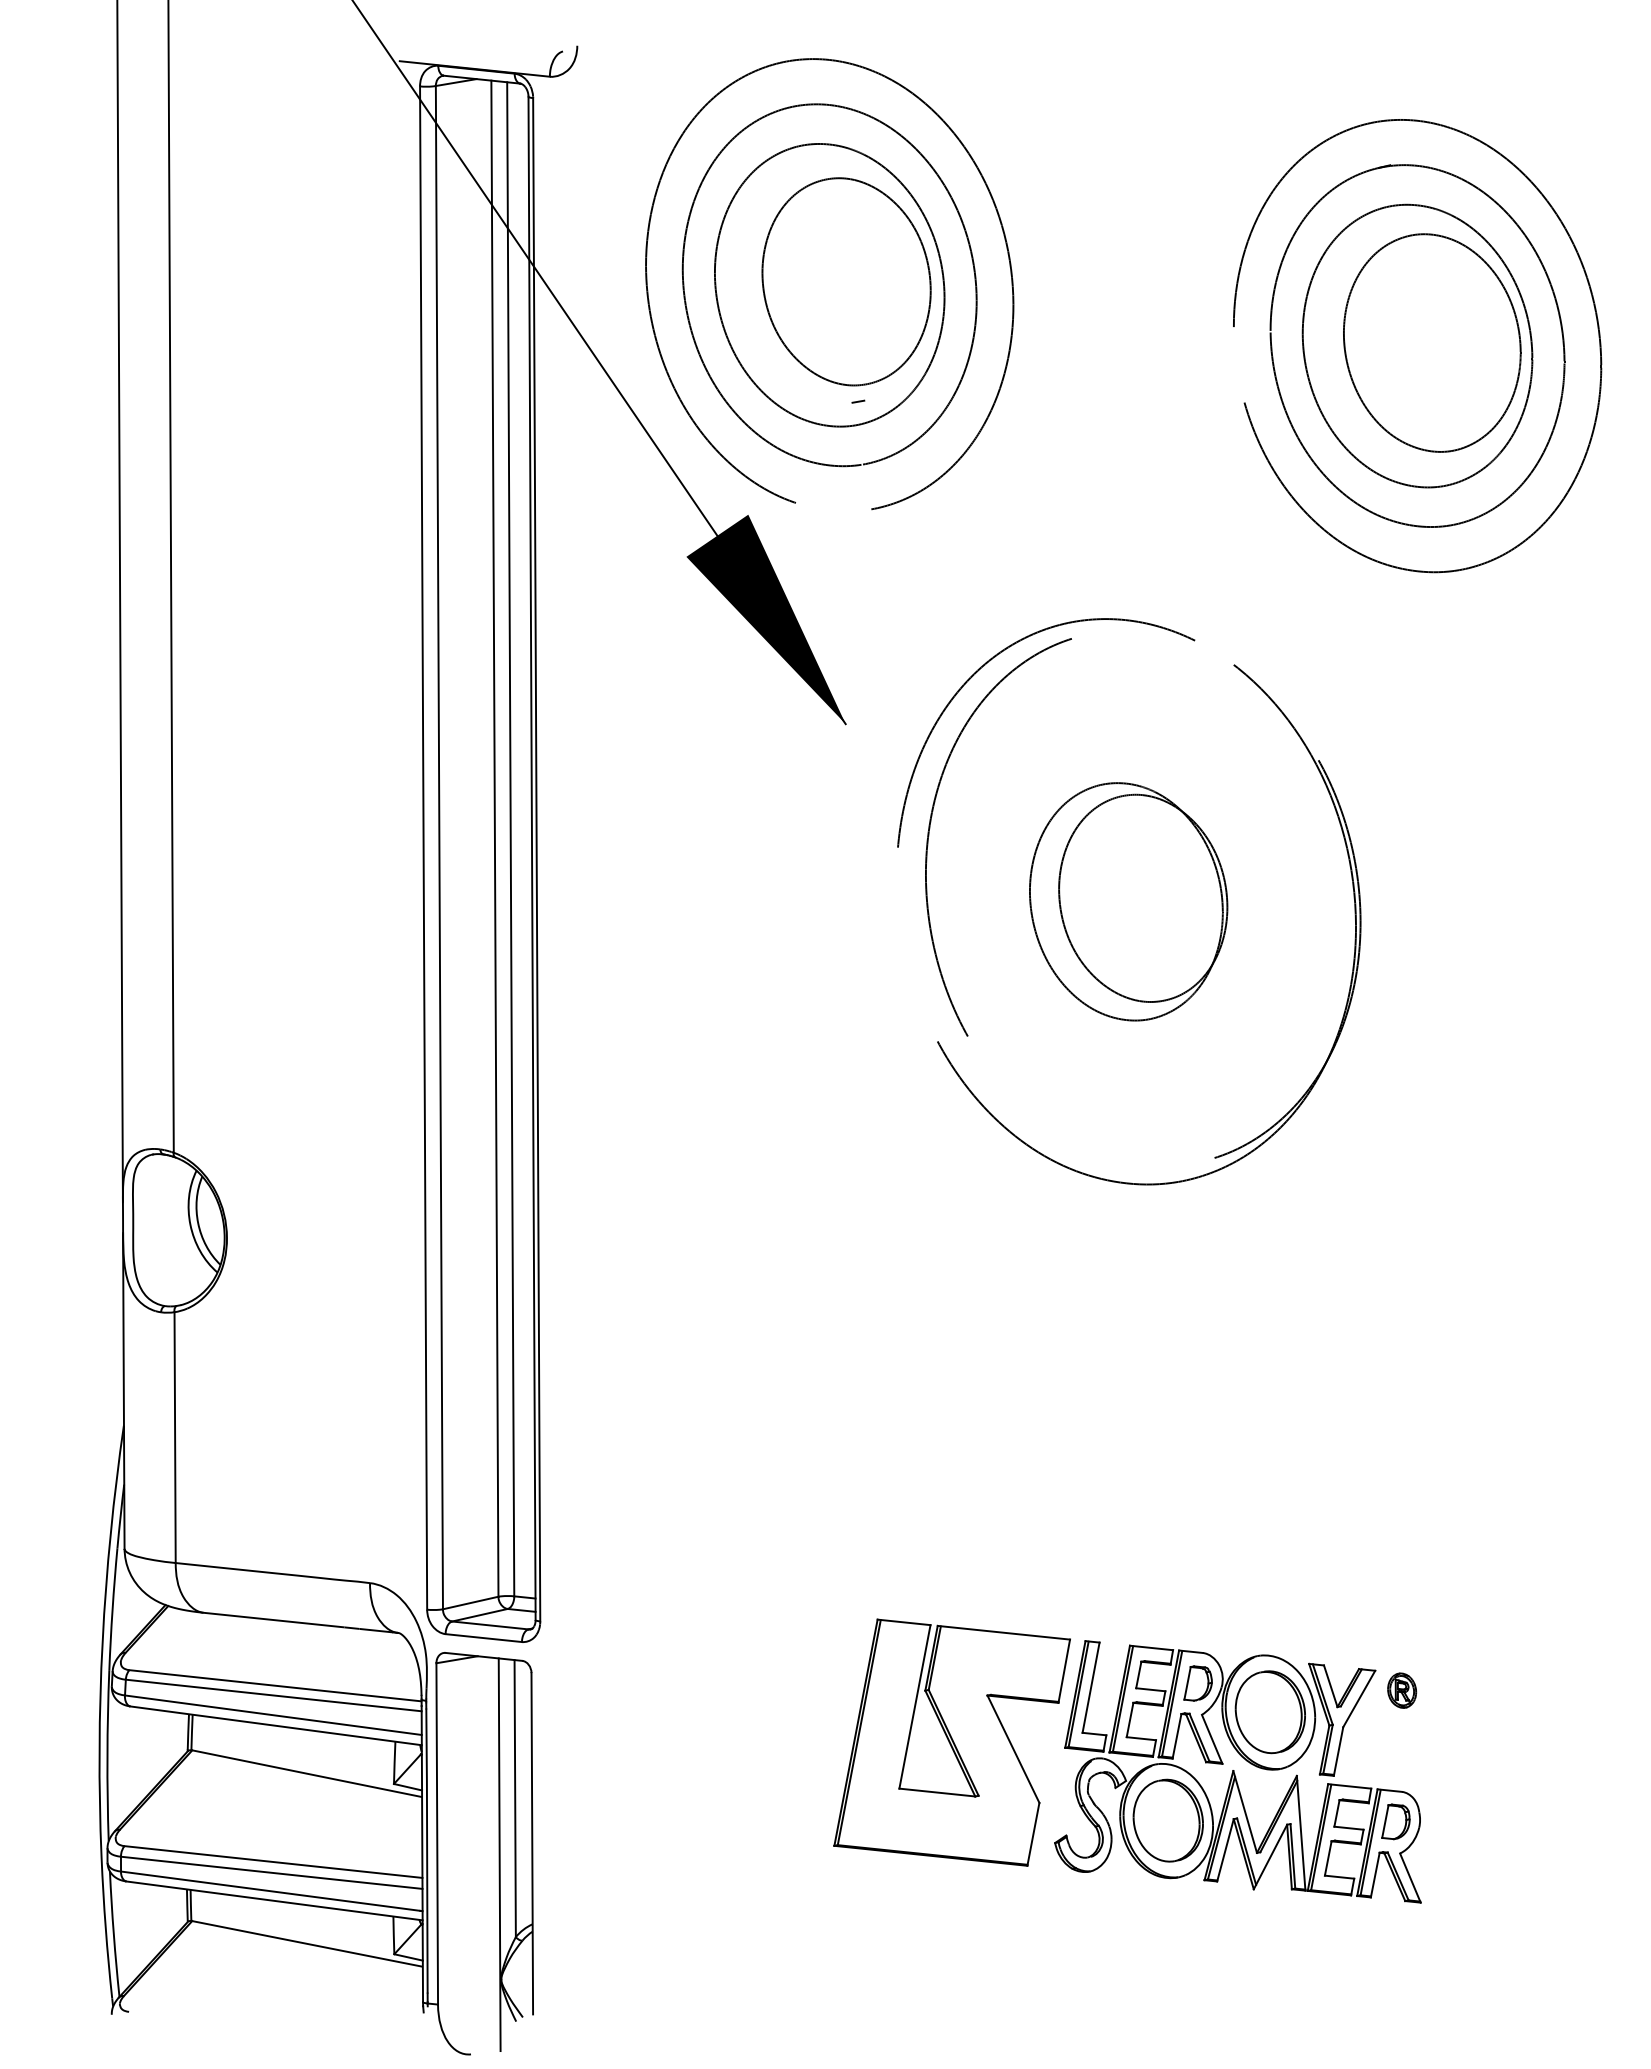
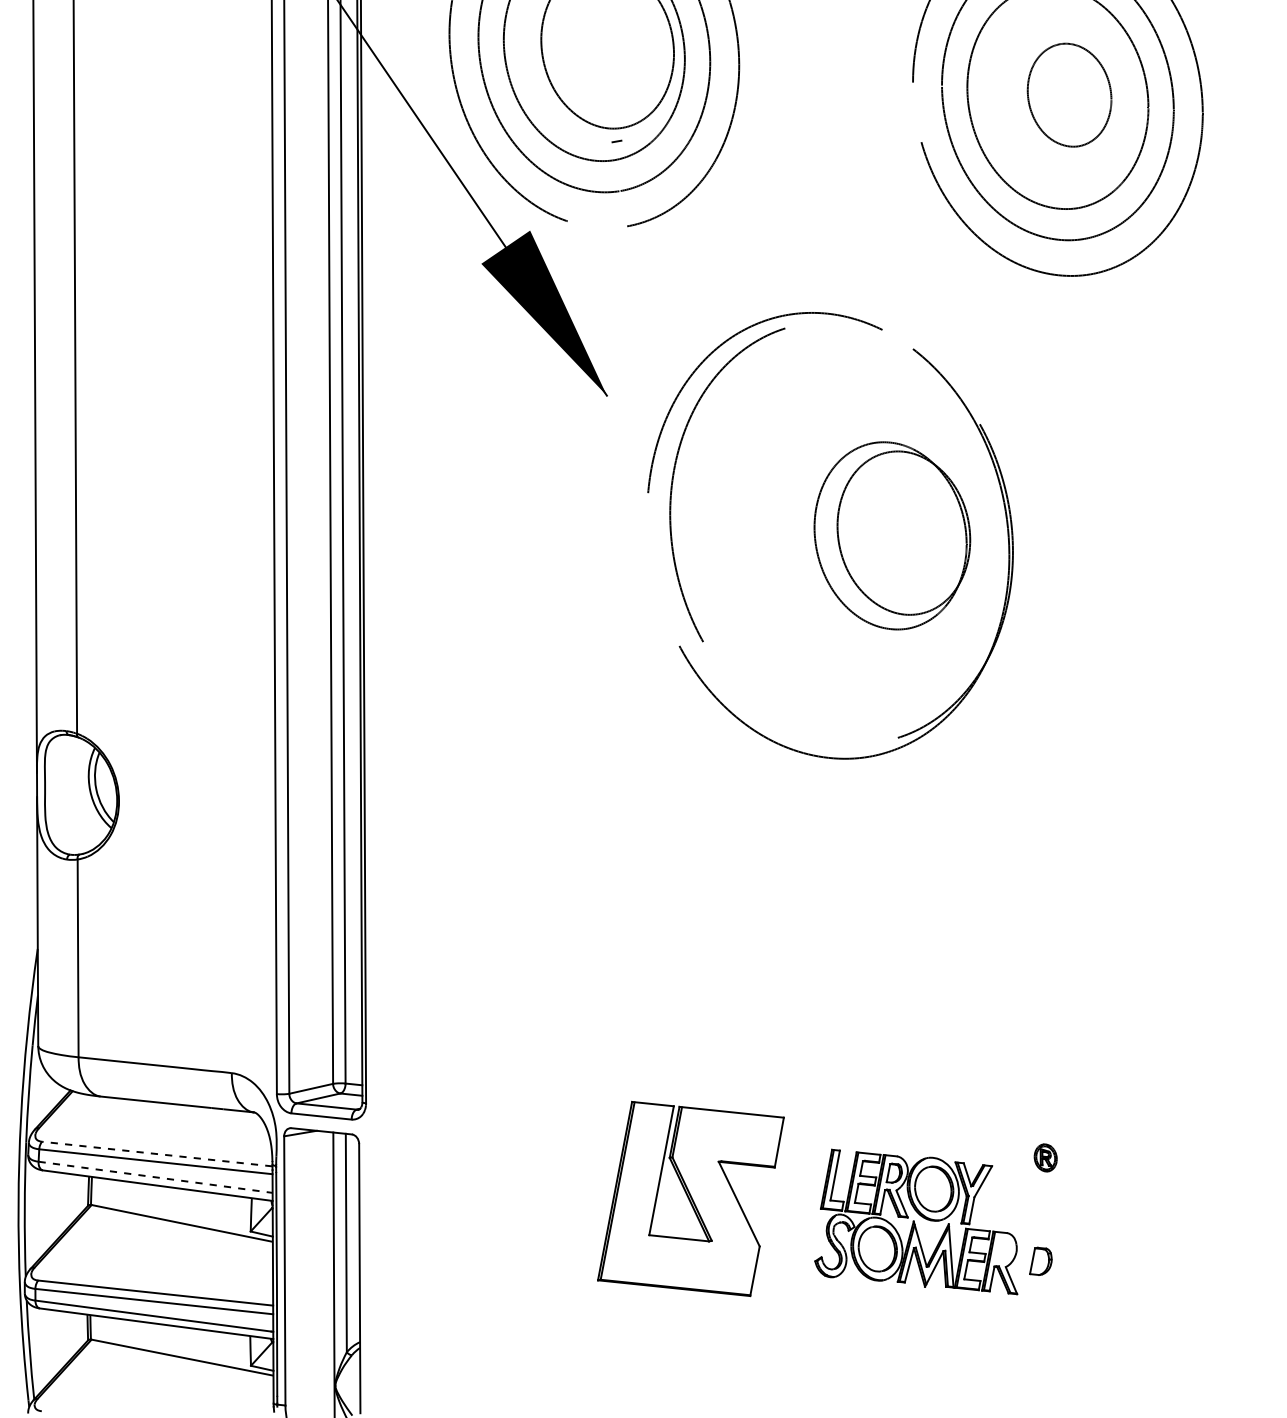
part: (1432, 342) -> (1069, 94), size x0.6
part: (1128, 901) -> (892, 535), moved
line: (275, 1685) -> (157, 1153), solid -> dashed
line: (273, 1715) -> (155, 1177), solid -> dashed
part: (1237, 1771) -> (915, 1221), size x0.7

